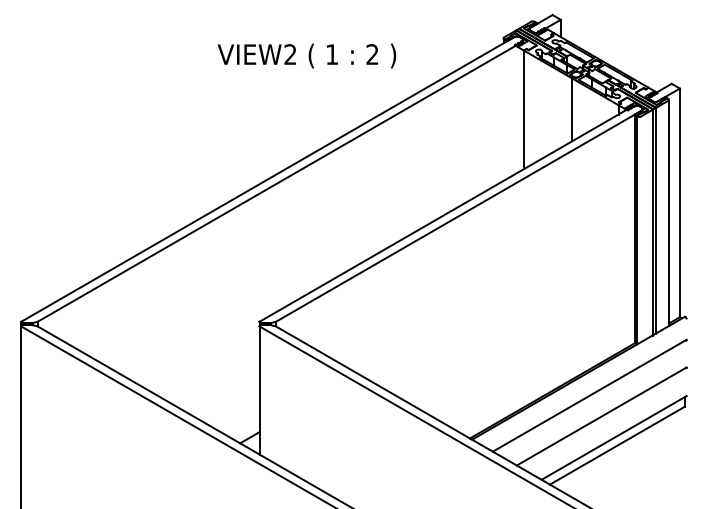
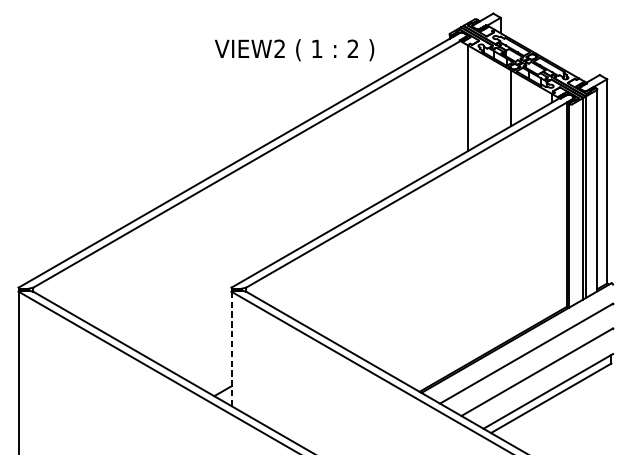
text: (306, 55) -> (294, 49), moved
line: (259, 389) -> (231, 348), solid -> dashed

